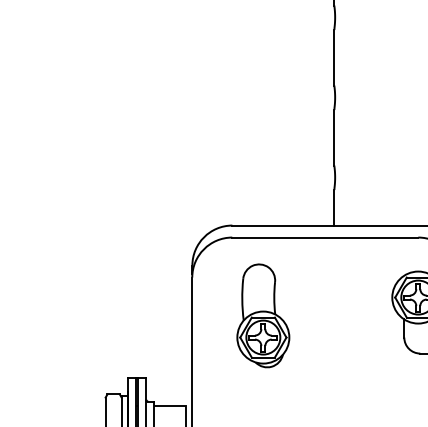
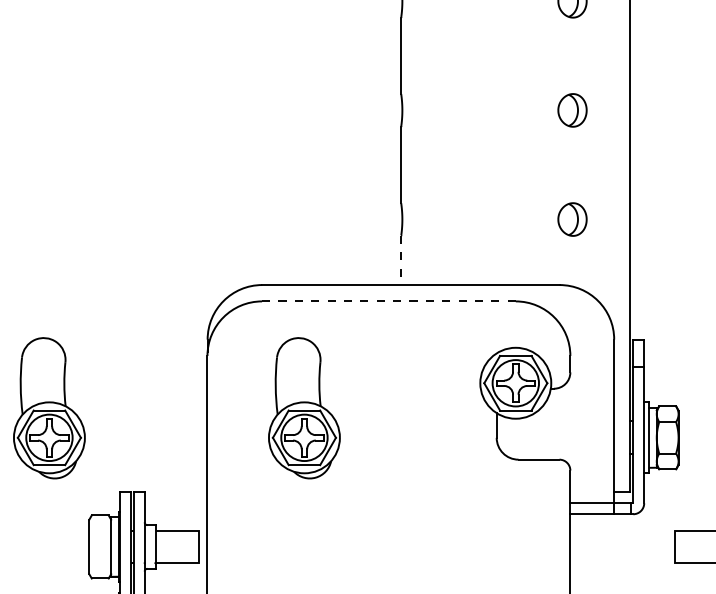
line: (334, 207) -> (401, 260), solid -> dashed
line: (324, 237) -> (388, 301), solid -> dashed
part: (76, 316) -> (49, 408), added

